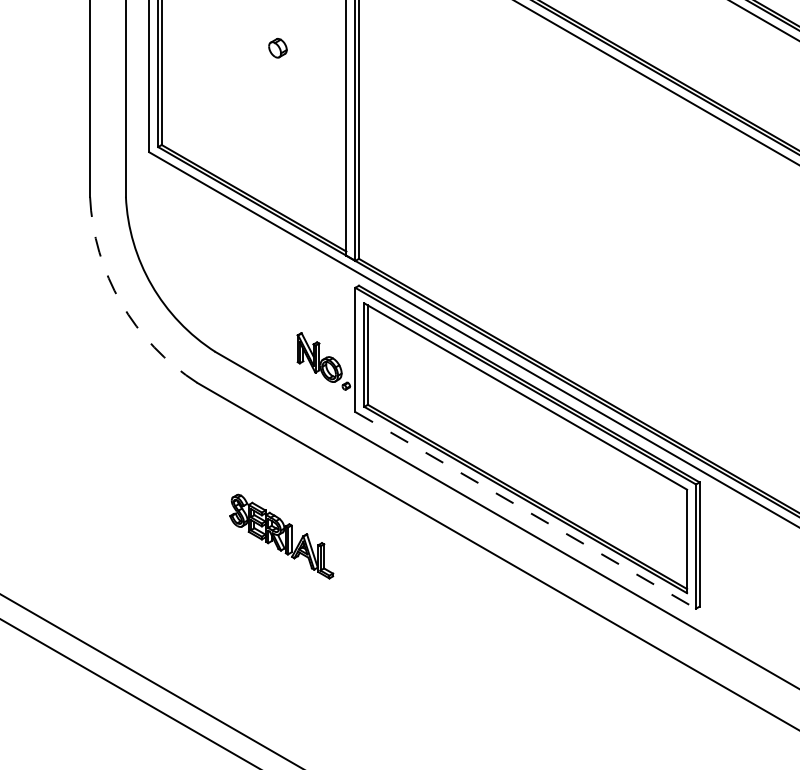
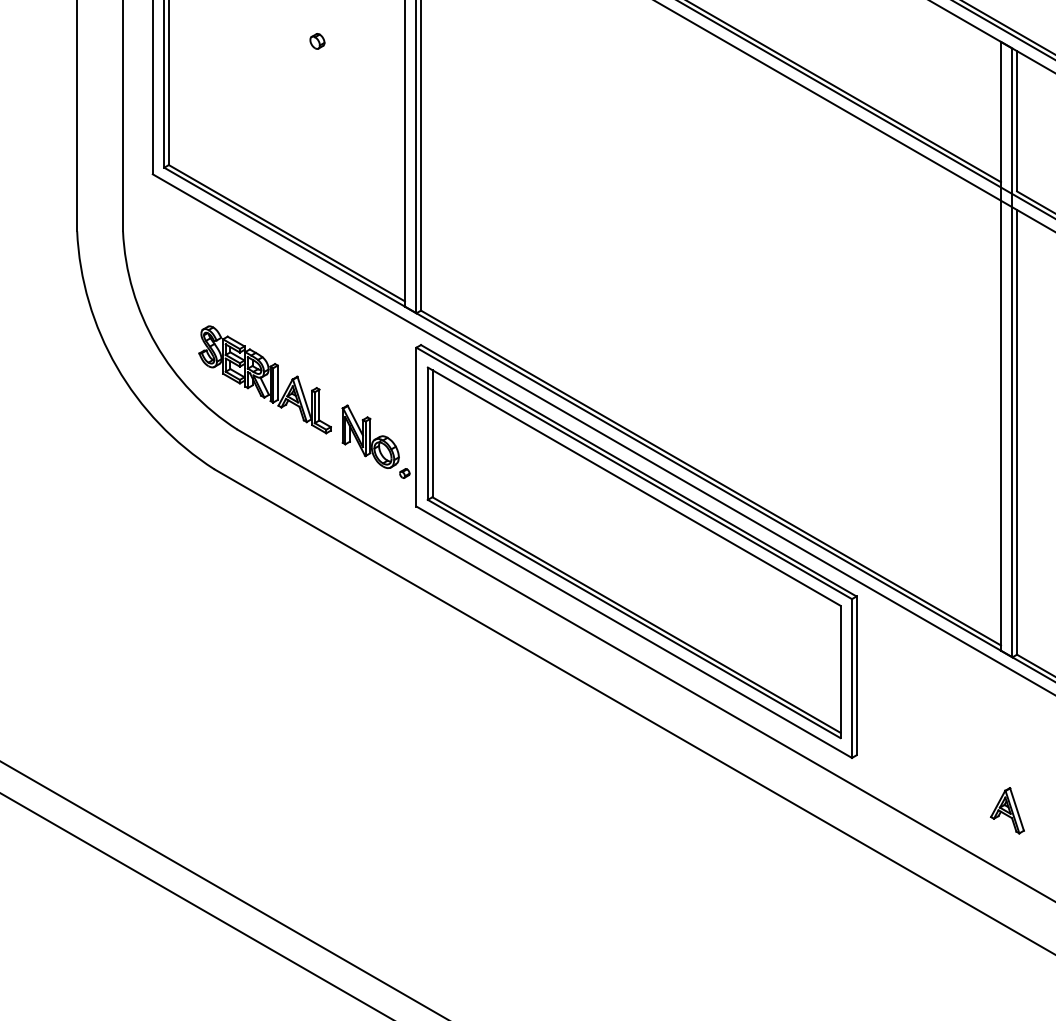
part: (278, 48) -> (317, 41), size x0.62
arc: (120, 303) -> (116, 367), dashed -> solid
line: (525, 510) -> (634, 632), dashed -> solid
part: (281, 536) -> (264, 379), moved

